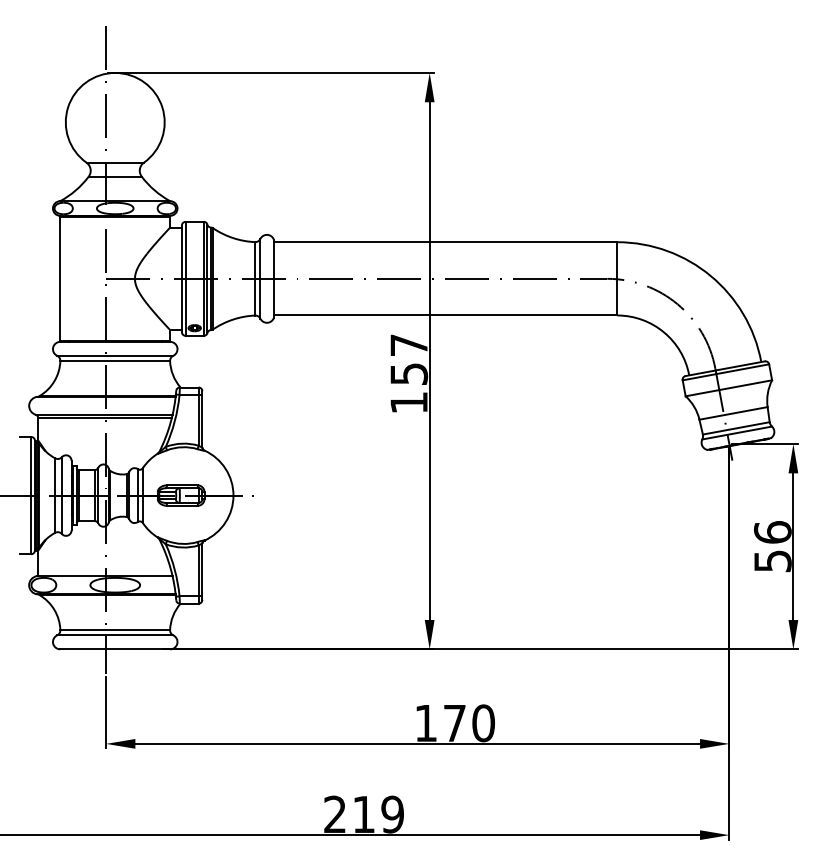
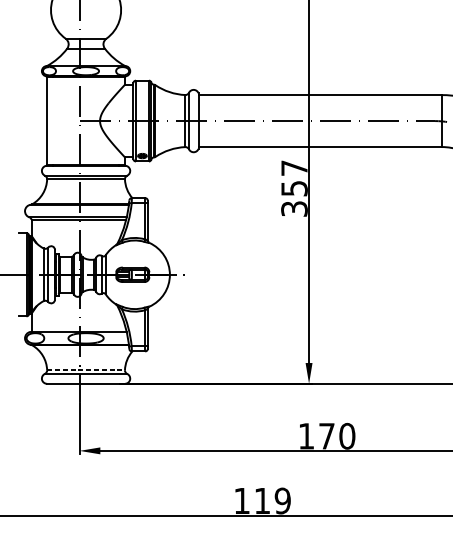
text: (409, 402) -> (294, 208), 157 -> 357
line: (115, 630) -> (86, 370), solid -> dashed
text: (334, 813) -> (241, 500), 219 -> 119

